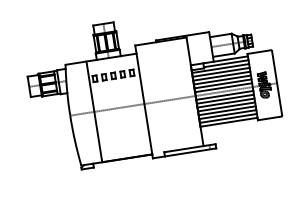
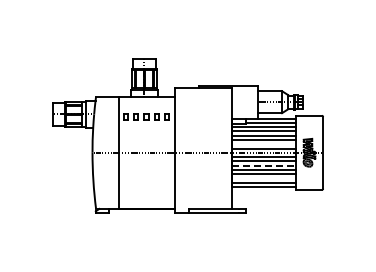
line: (222, 84) -> (263, 144), removed
line: (226, 102) -> (264, 165), solid -> dashed
line: (227, 114) -> (263, 178), removed

